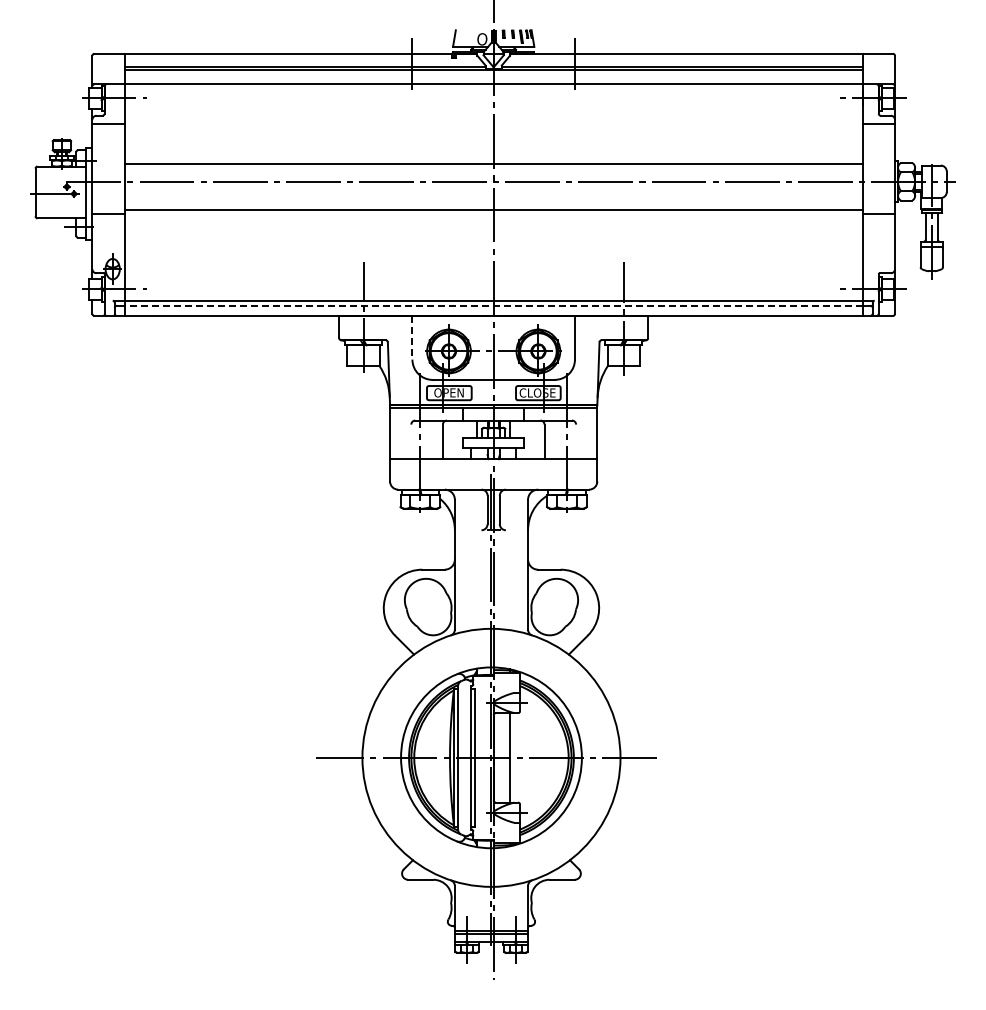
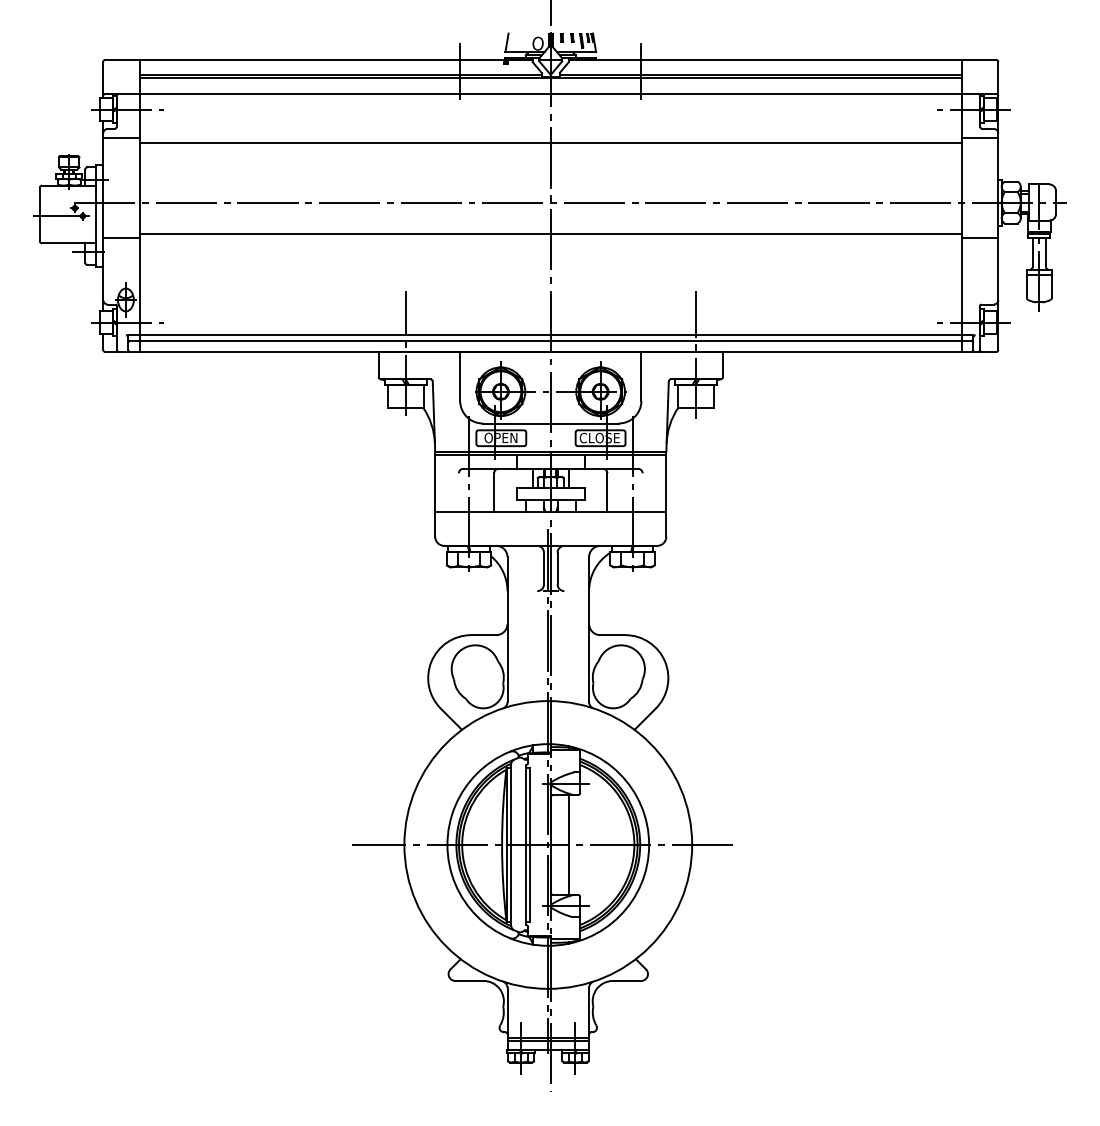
line: (493, 164) -> (550, 143), moved
line: (493, 305) -> (550, 340), dashed -> solid
line: (412, 337) -> (460, 376), dashed -> solid

